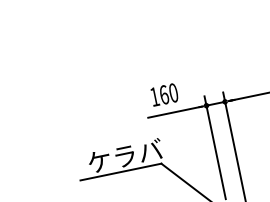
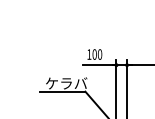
text: (163, 94) -> (94, 54), 160 -> 100

